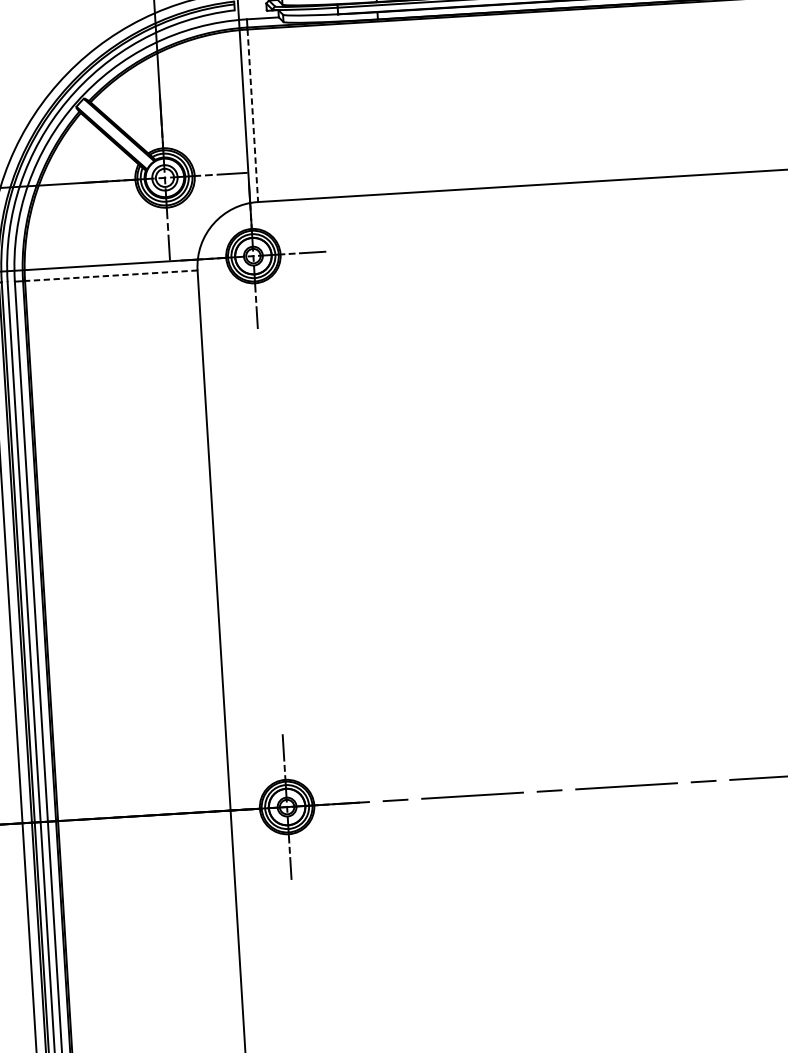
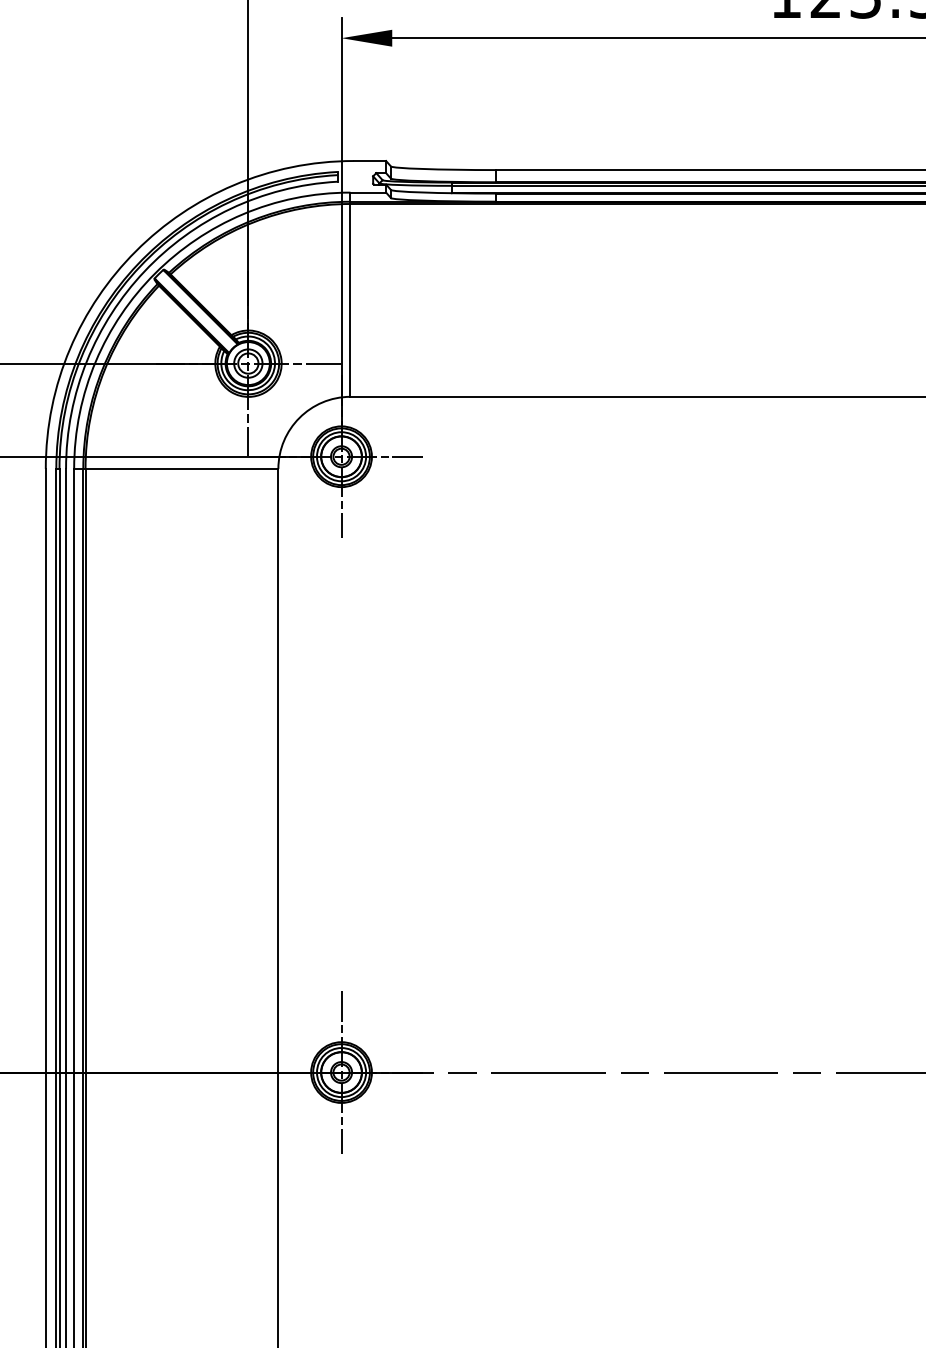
line: (252, 115) -> (350, 300), dashed -> solid
line: (110, 275) -> (181, 468), dashed -> solid

